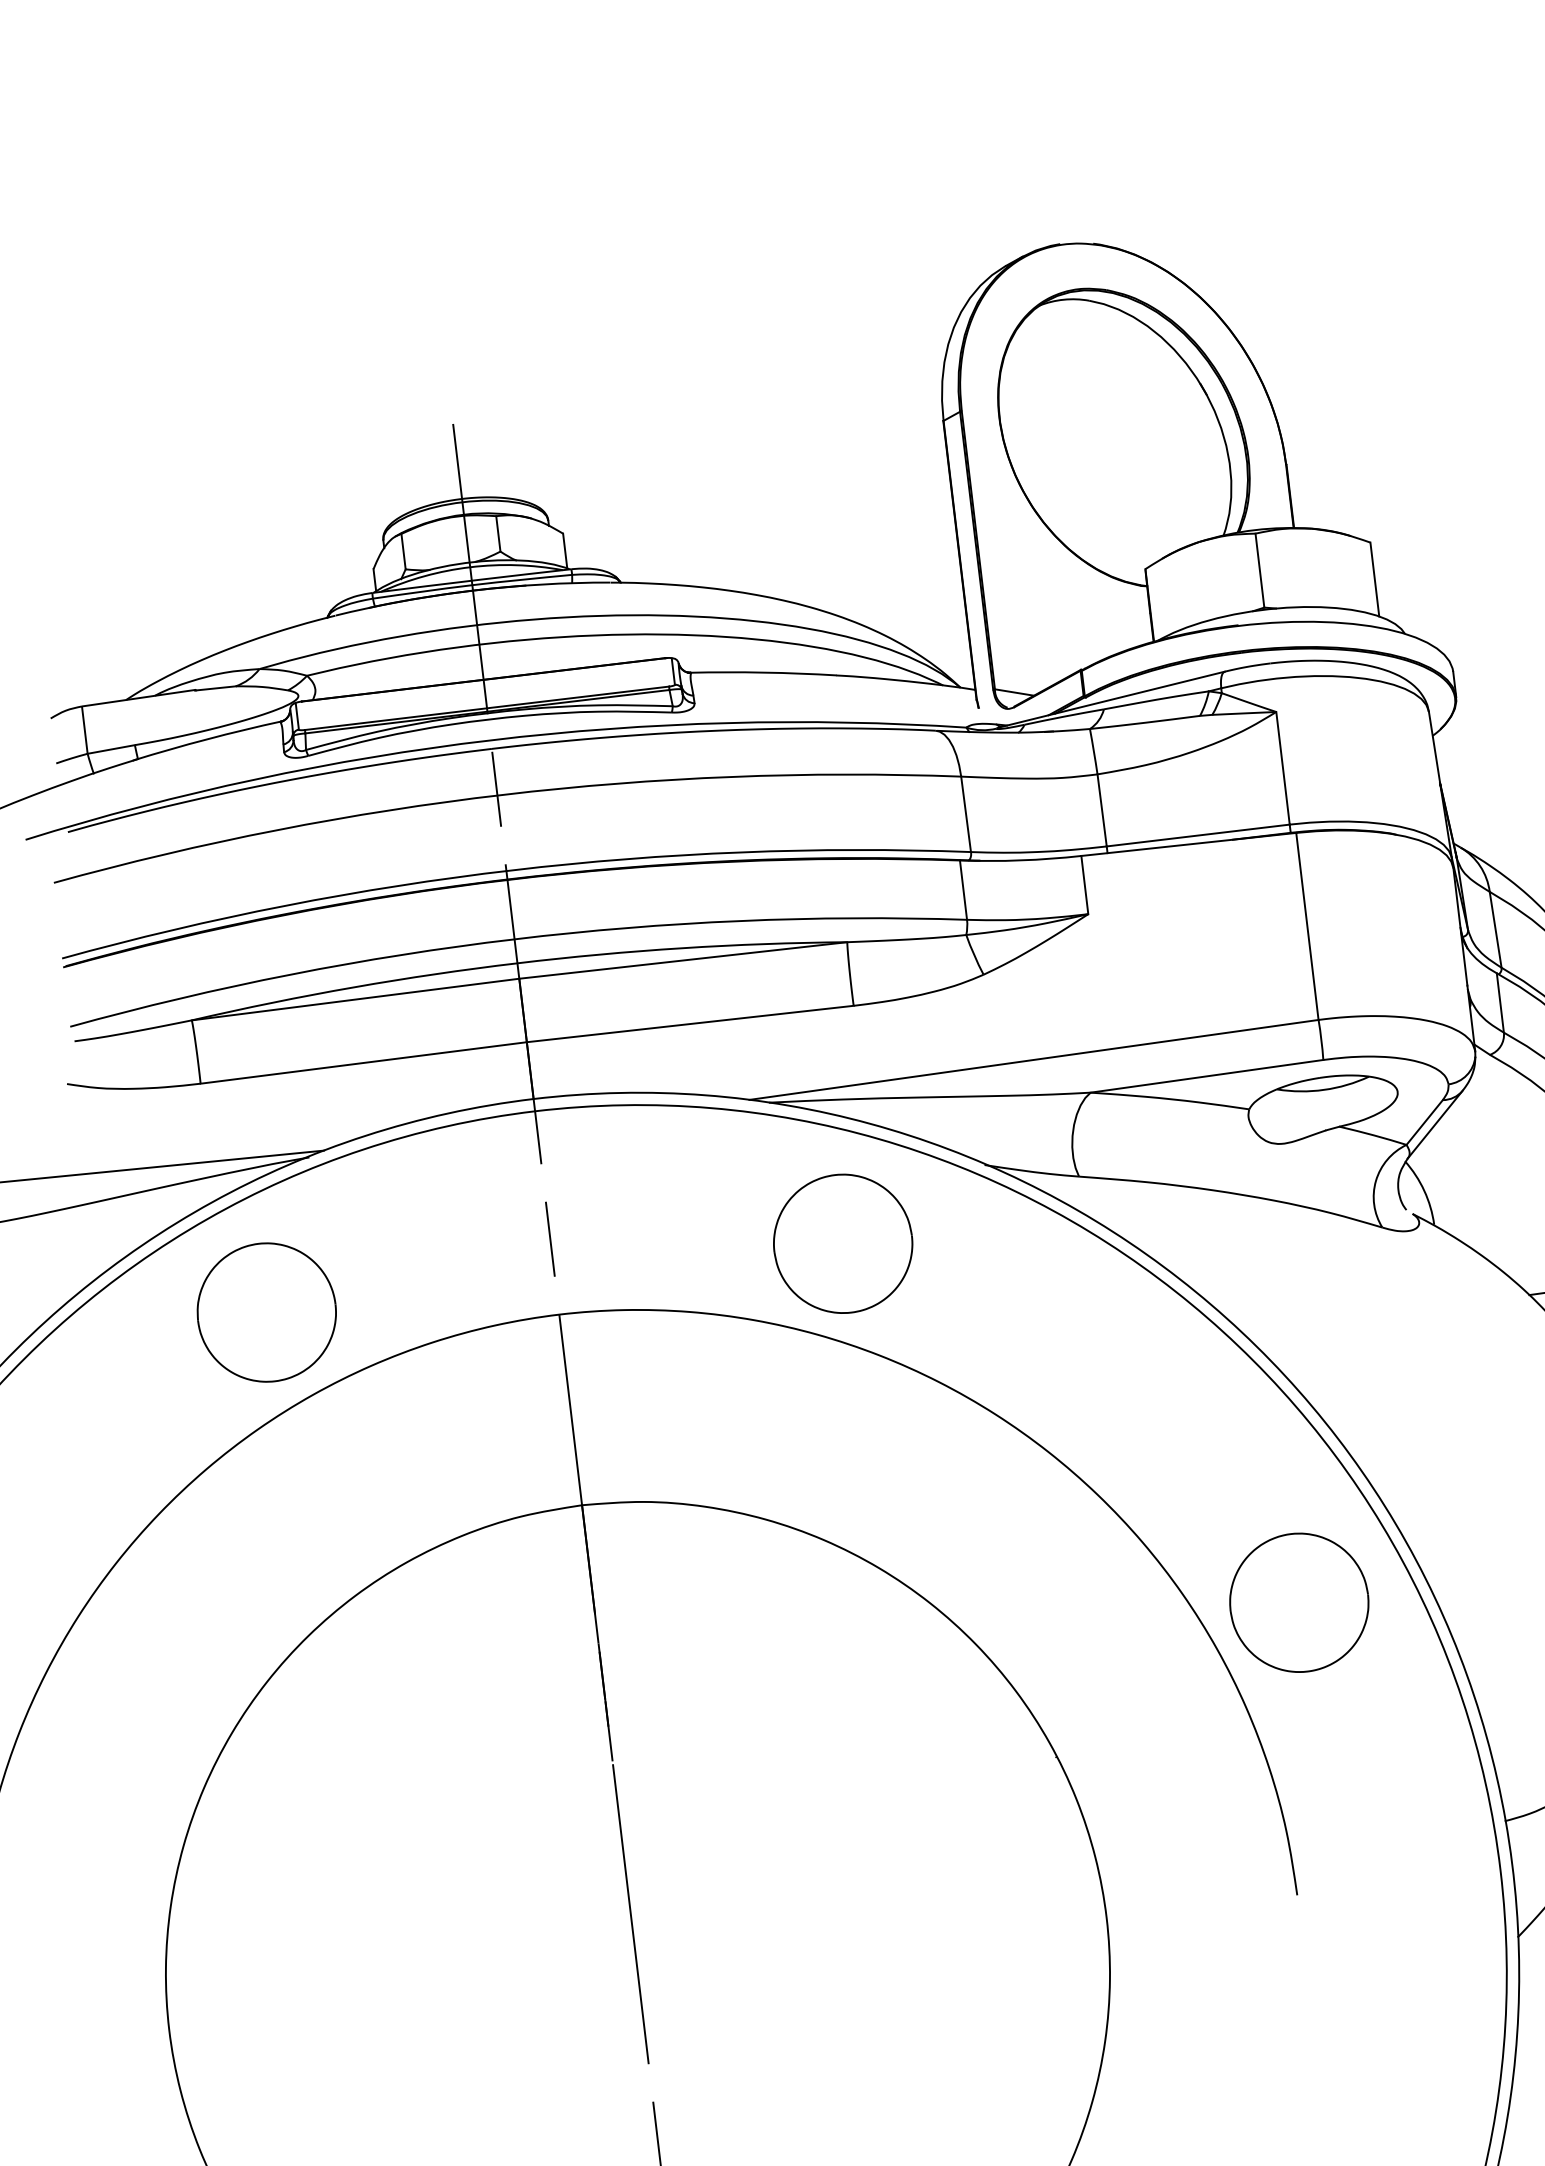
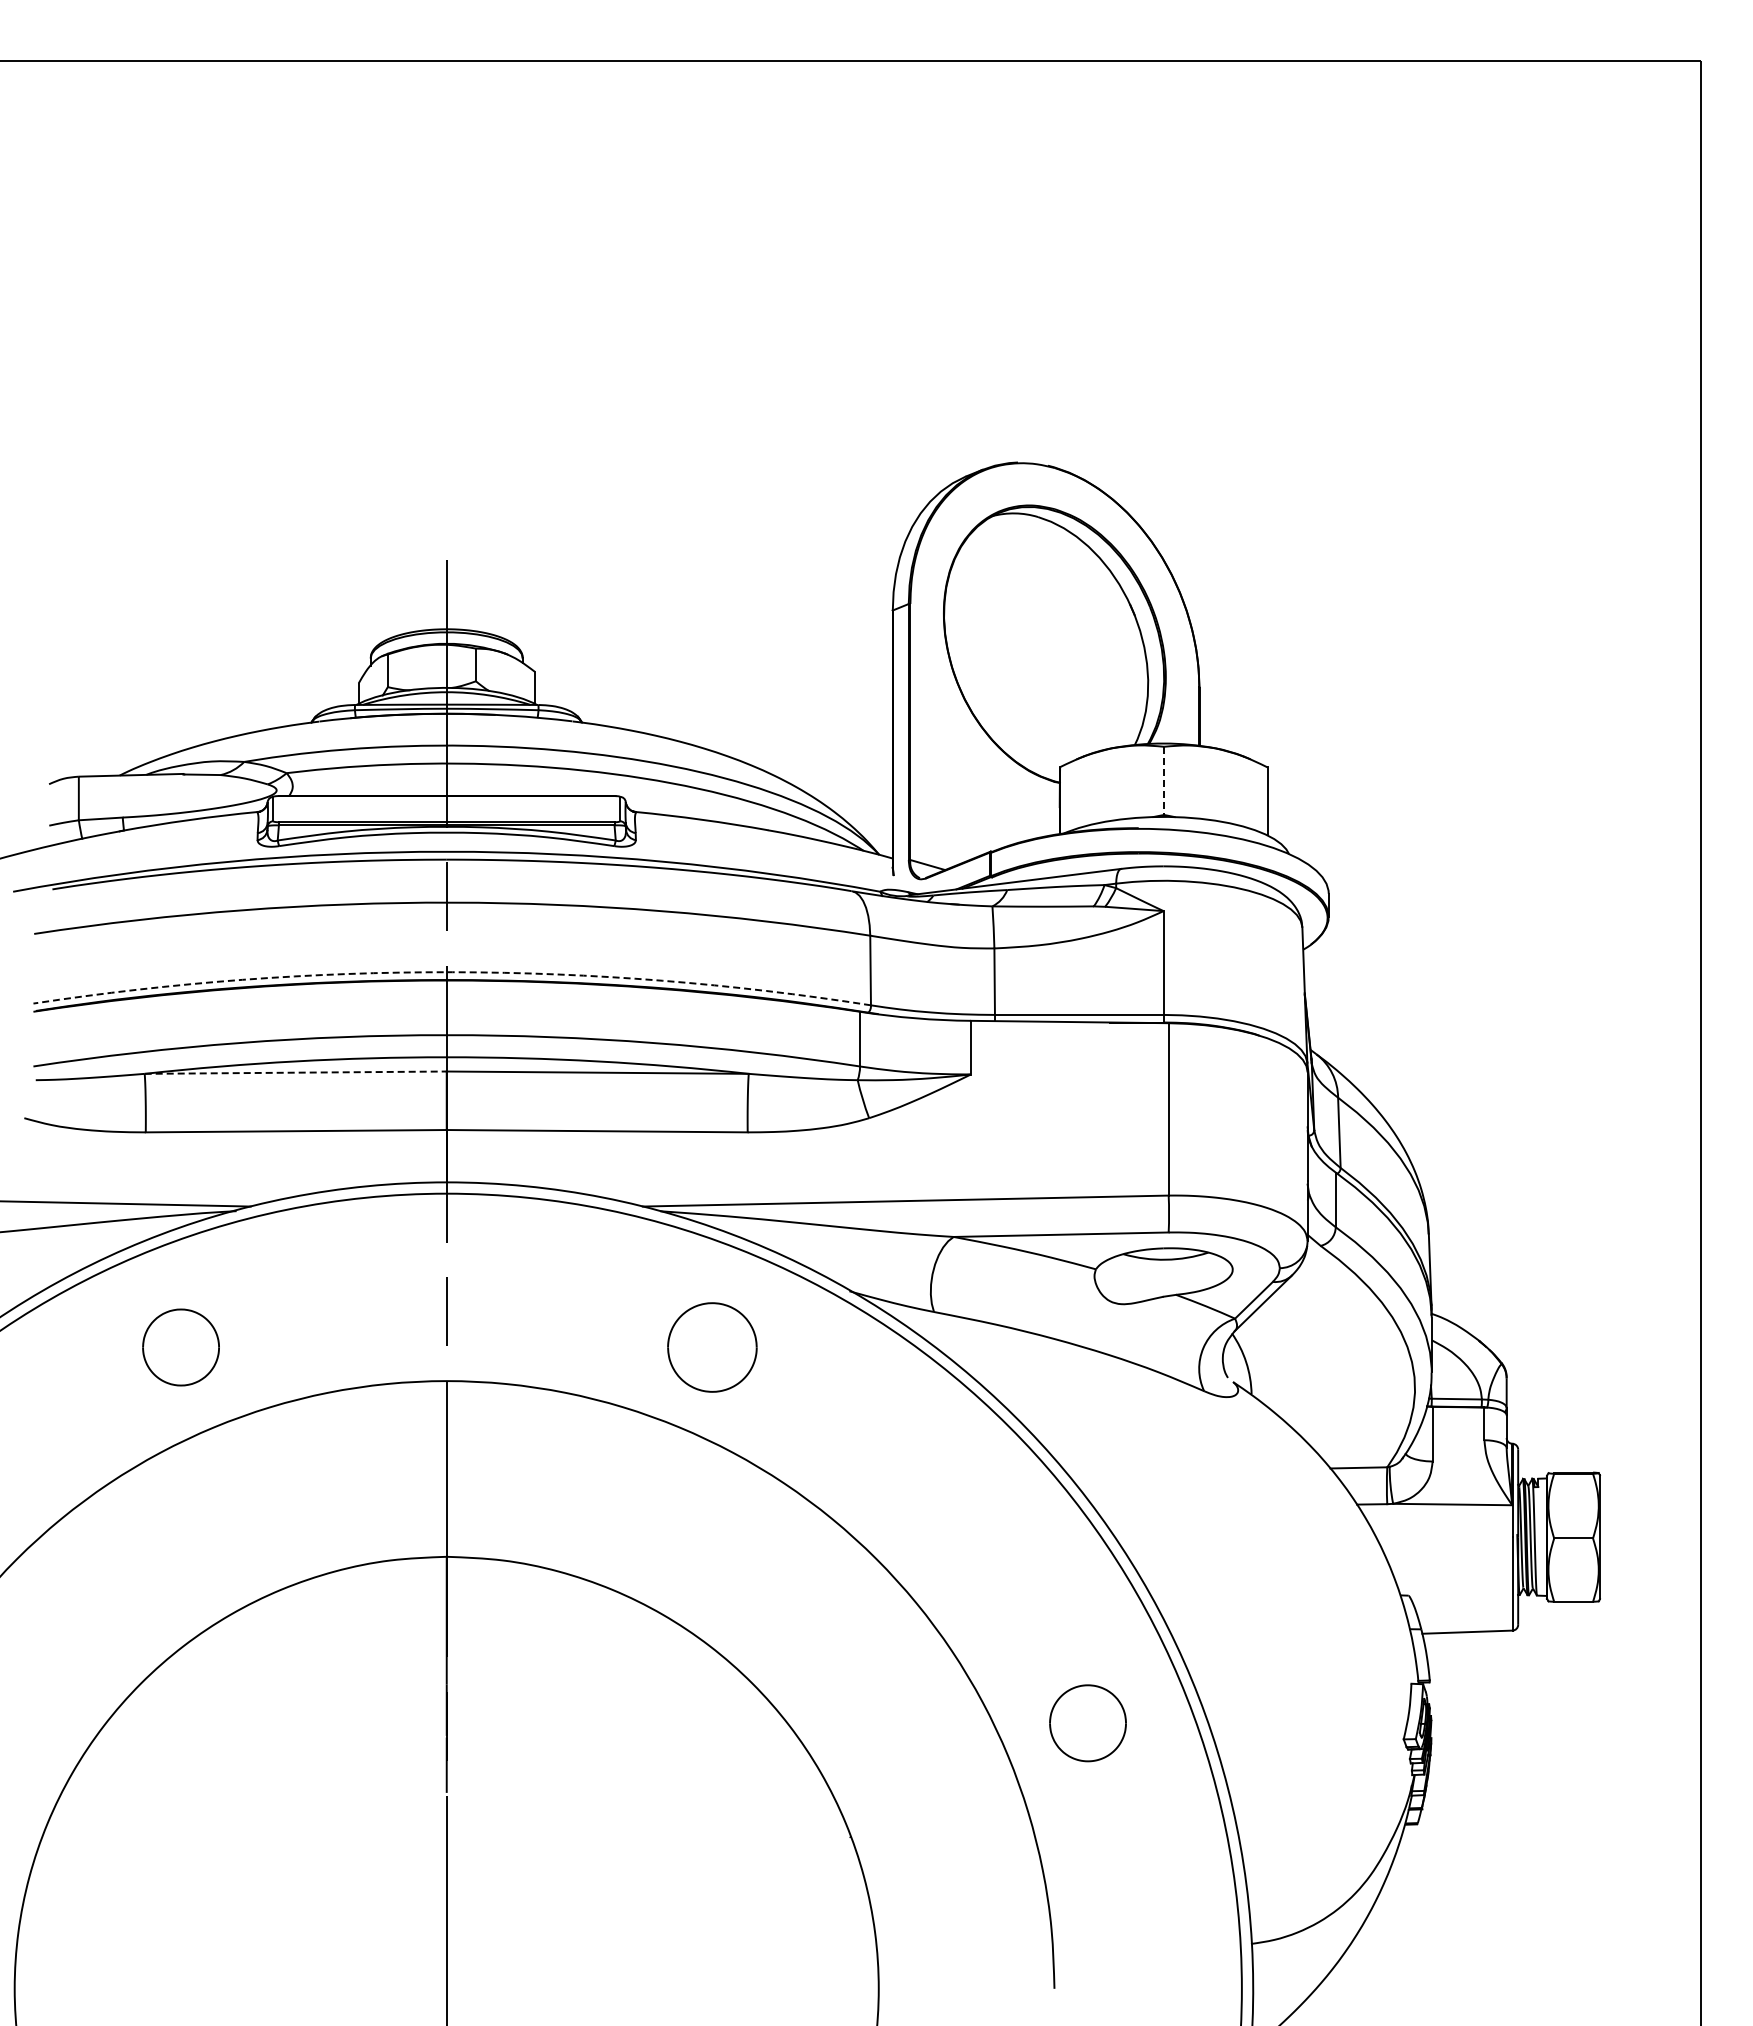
line: (1260, 571) -> (1164, 781), solid -> dashed
arc: (512, 870) -> (452, 972), solid -> dashed
line: (356, 999) -> (296, 1072), solid -> dashed
part: (843, 1243) -> (712, 1347), size x0.7
part: (266, 1312) -> (180, 1347), size x0.6
part: (1298, 1603) -> (1087, 1723), size x0.6

